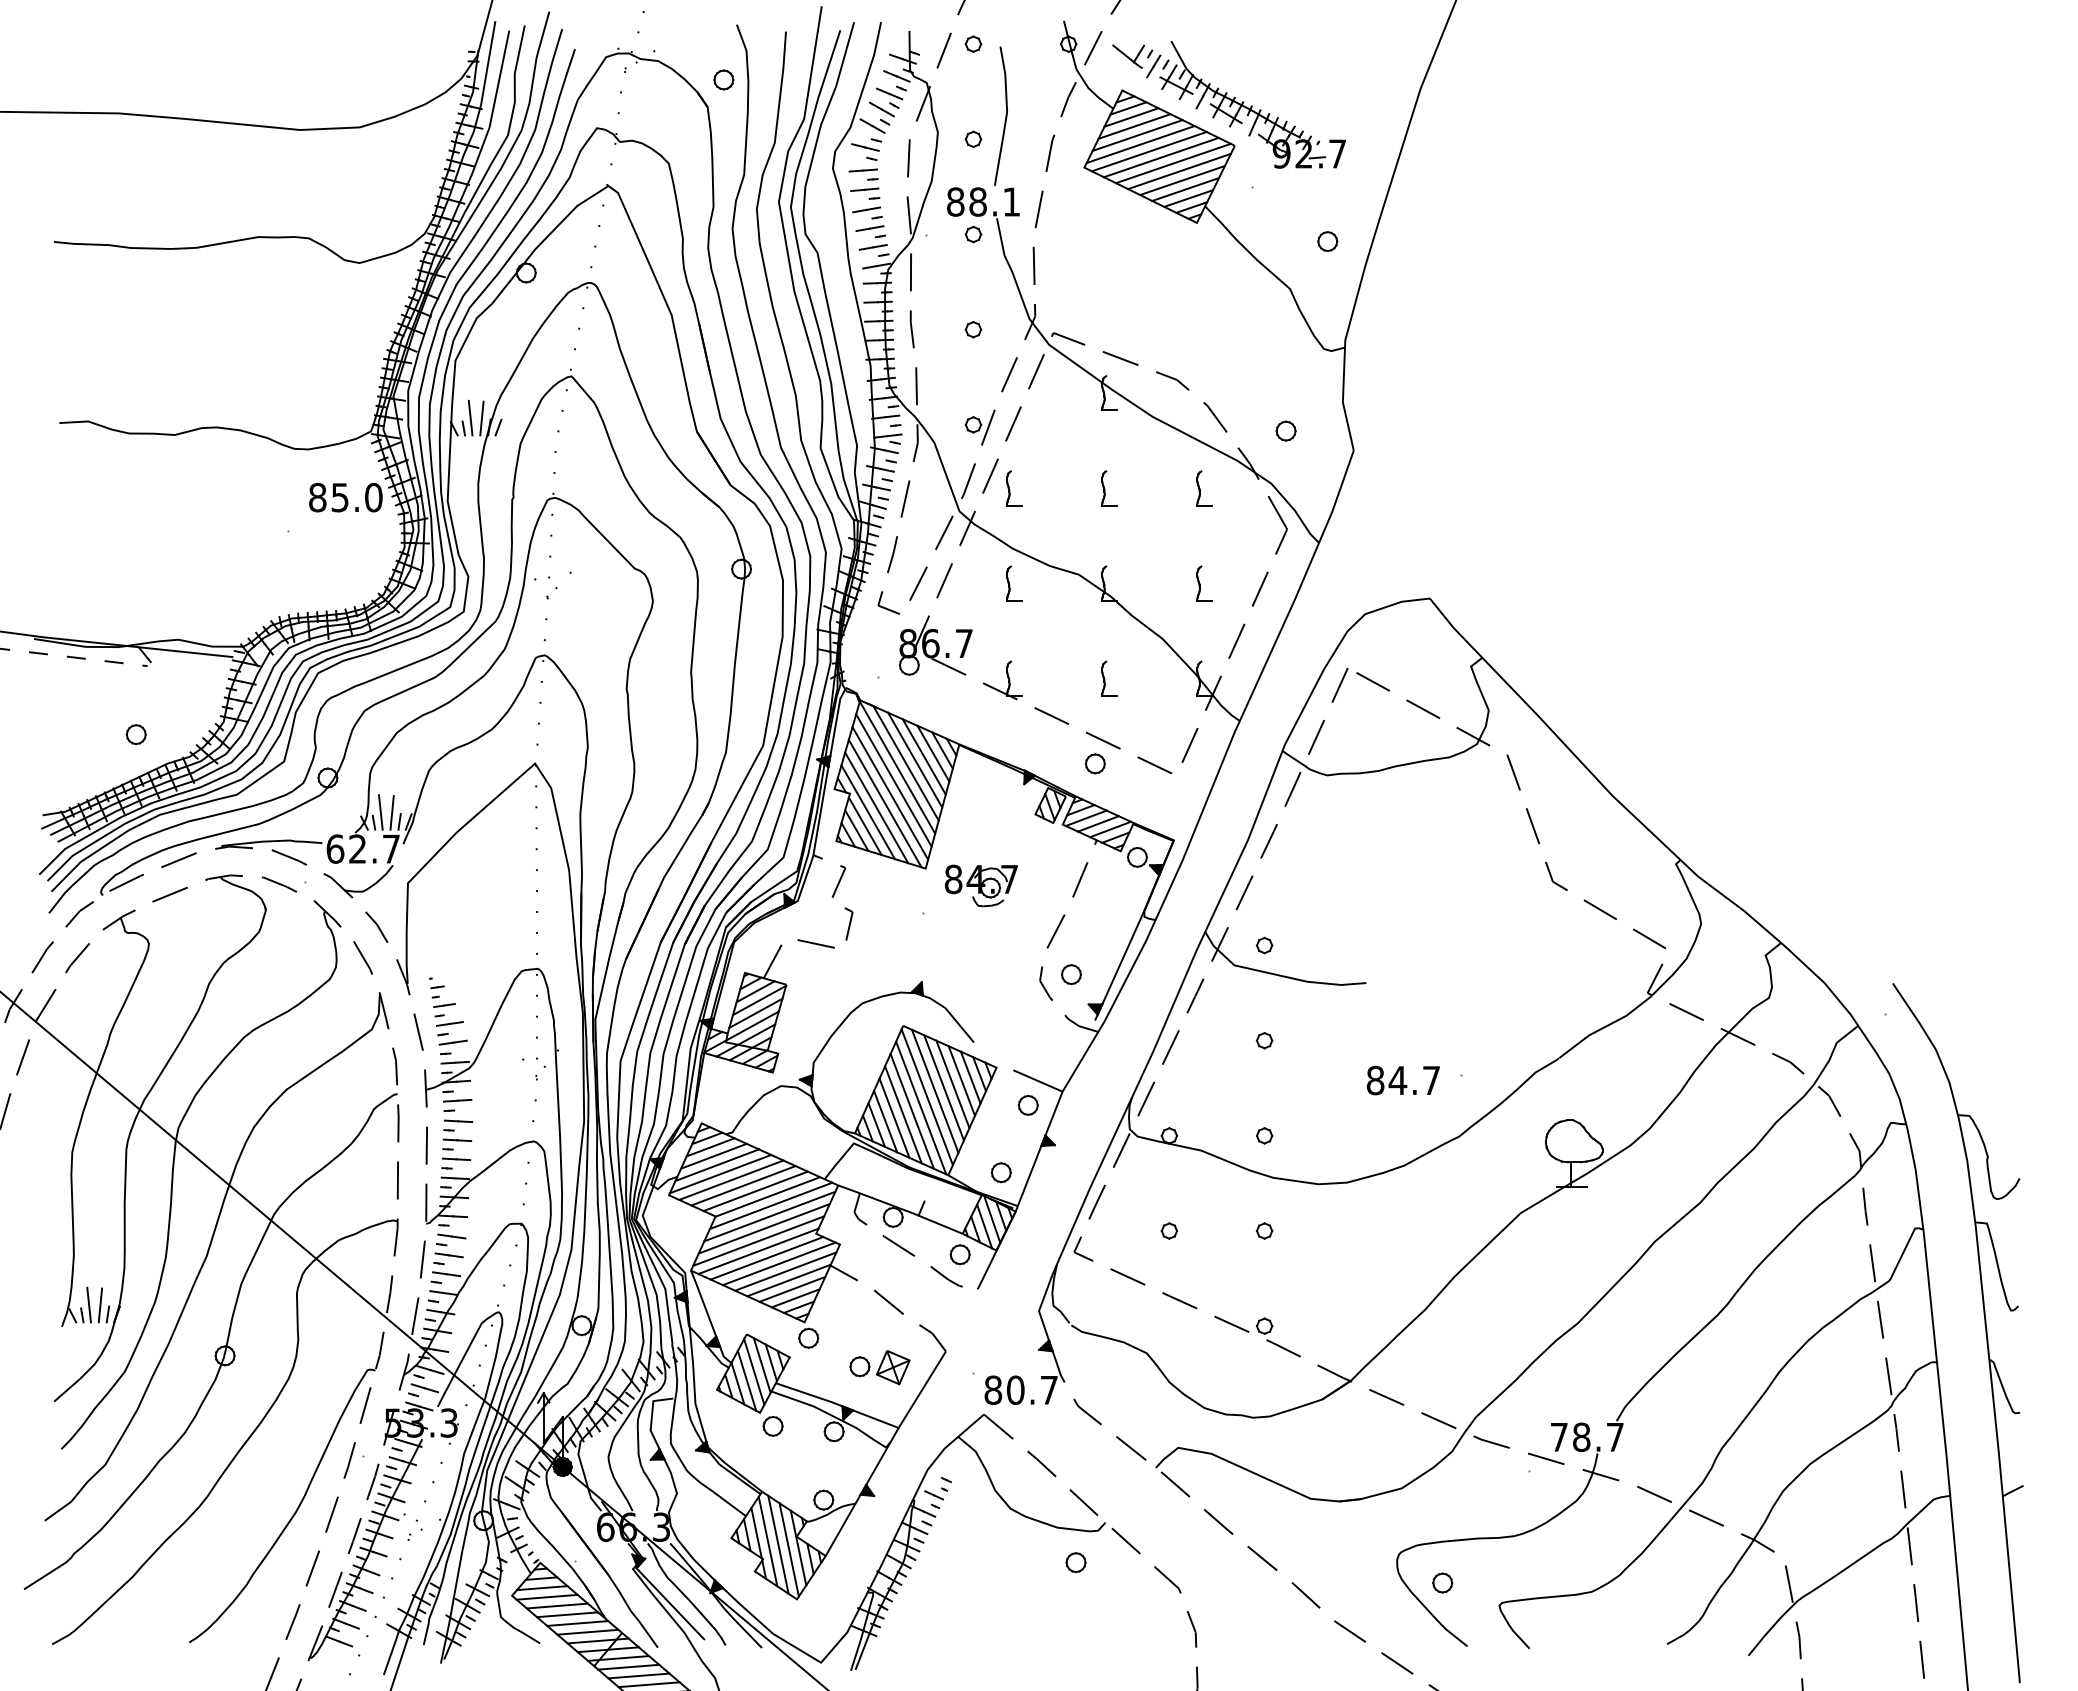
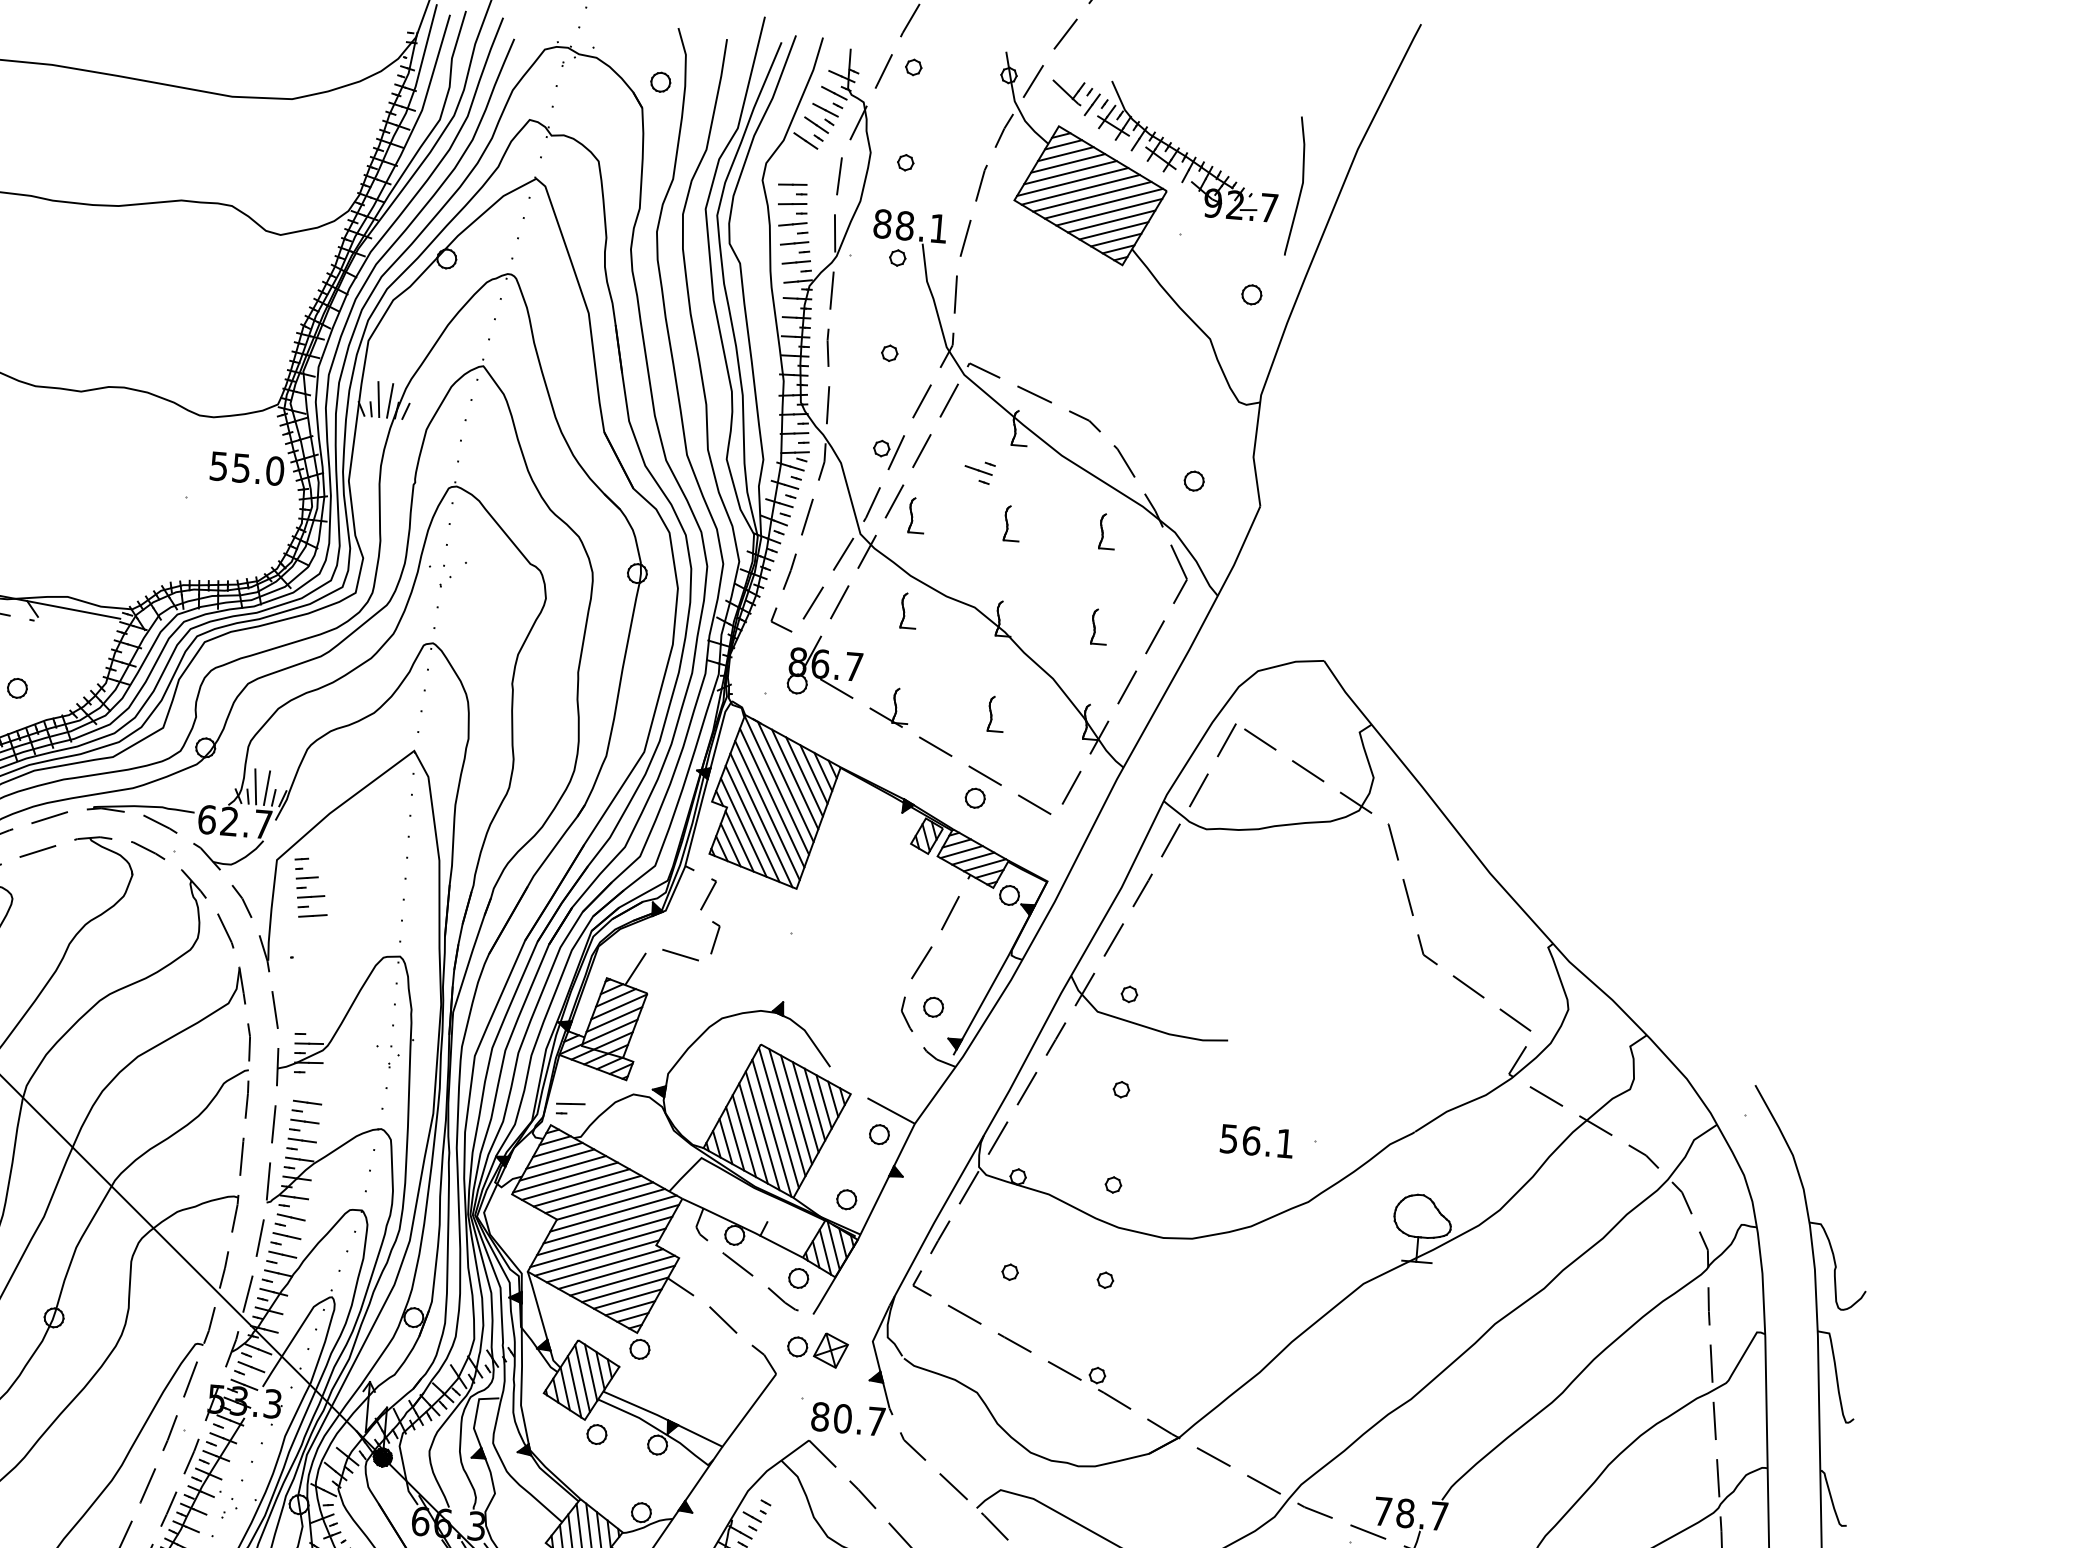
curve: (1005, 115) -> (1301, 185), moved
part: (866, 149) -> (979, 472), moved
text: (317, 497) -> (218, 466), 85.0 -> 55.0
part: (981, 885) -> (851, 910), removed
part: (448, 1015) -> (310, 888), moved
text: (1402, 1080) -> (1256, 1141), 84.7 -> 56.1
part: (457, 1105) -> (570, 1108), moved
part: (879, 1367) -> (817, 1349), moved

